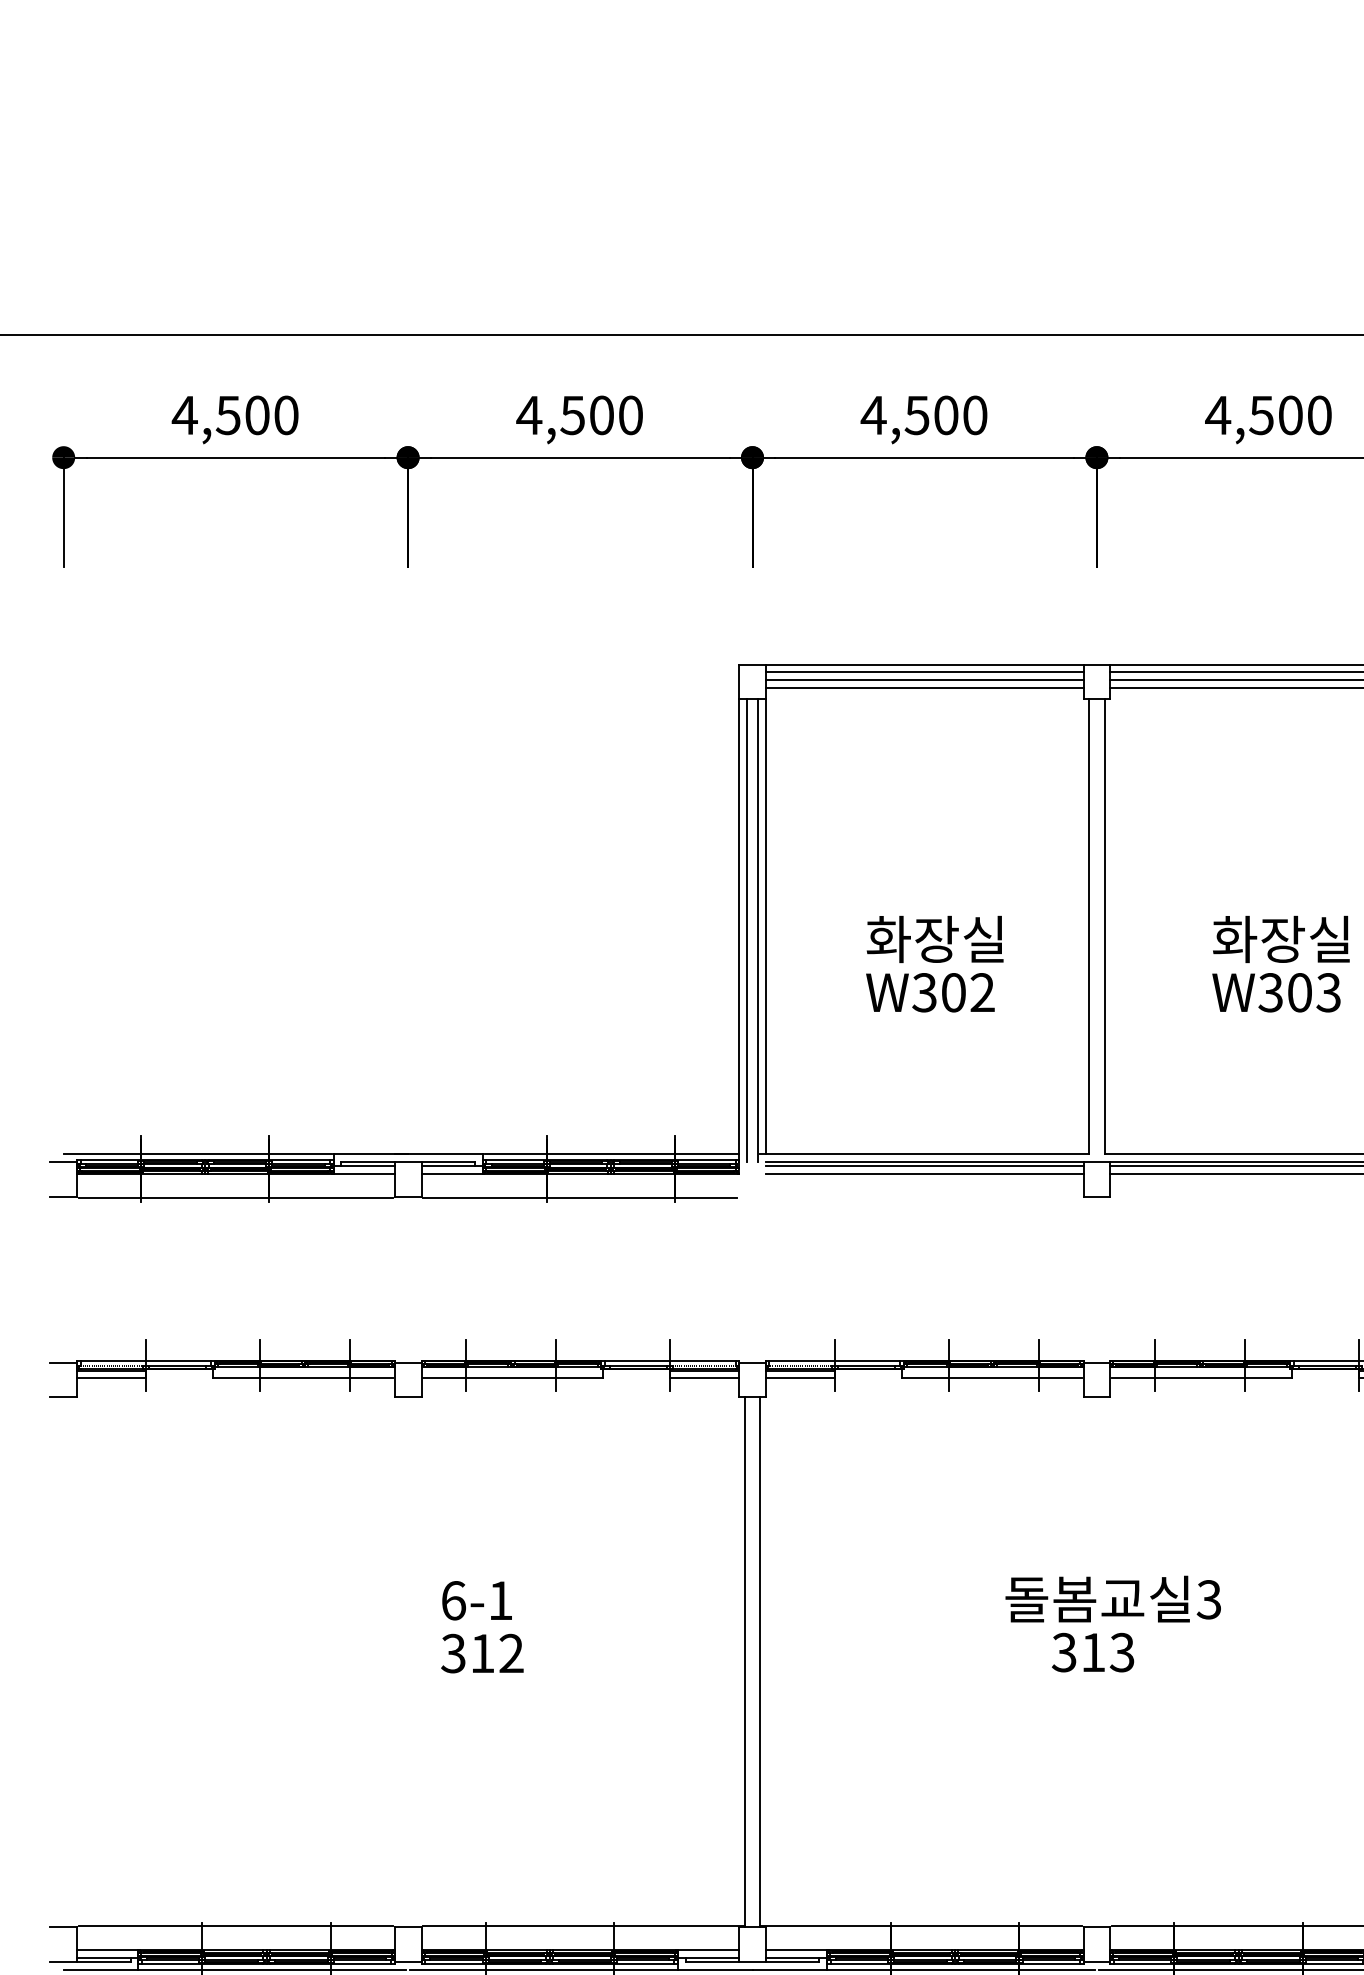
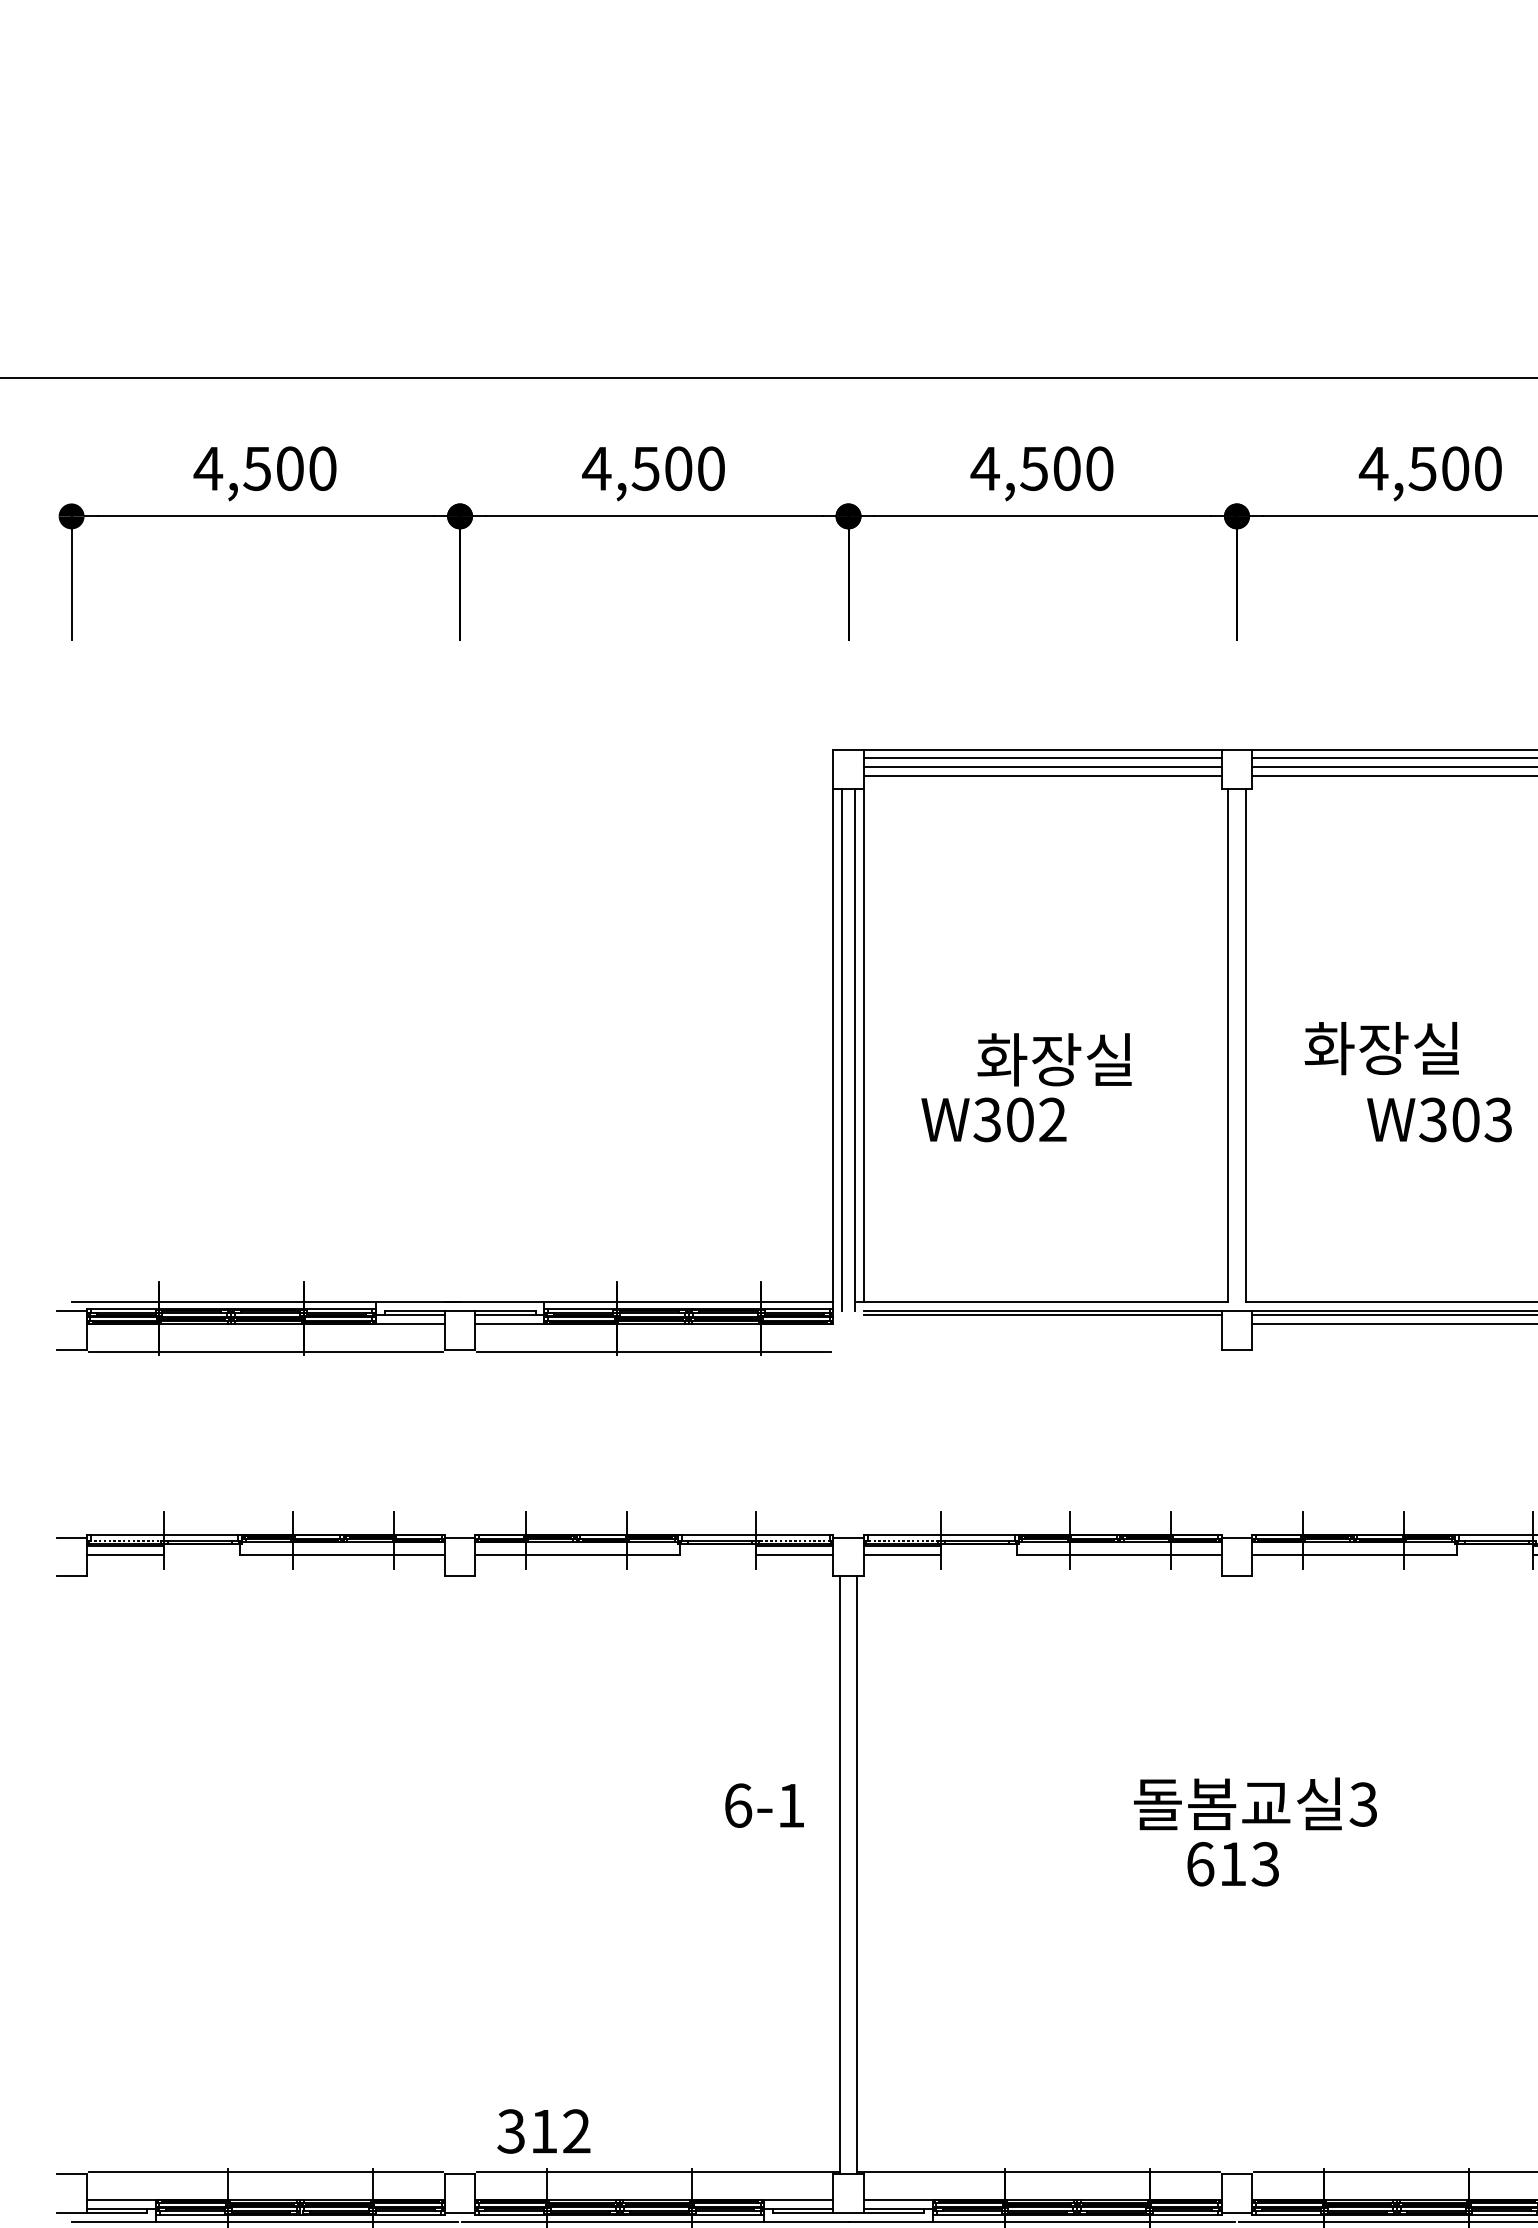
text: (1281, 939) -> (1382, 1048), moved
text: (930, 992) -> (994, 1119), moved
line: (924, 1173) -> (1042, 1323), removed
text: (476, 1600) -> (763, 1805), moved
text: (1063, 1652) -> (1199, 1864), 313 -> 613
text: (482, 1653) -> (543, 2131), moved

